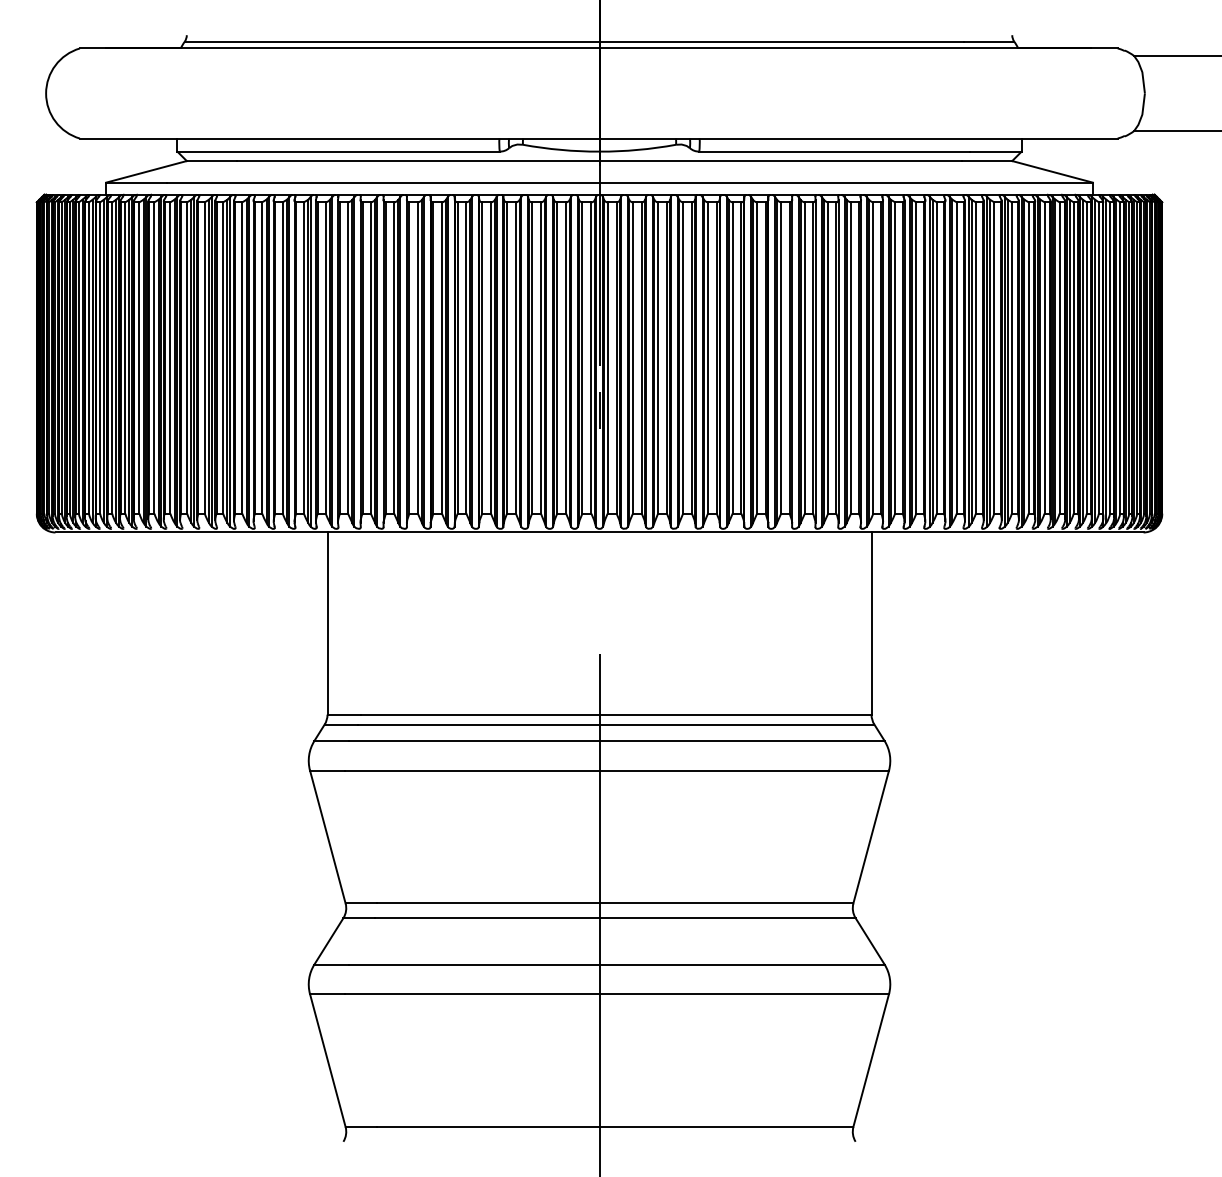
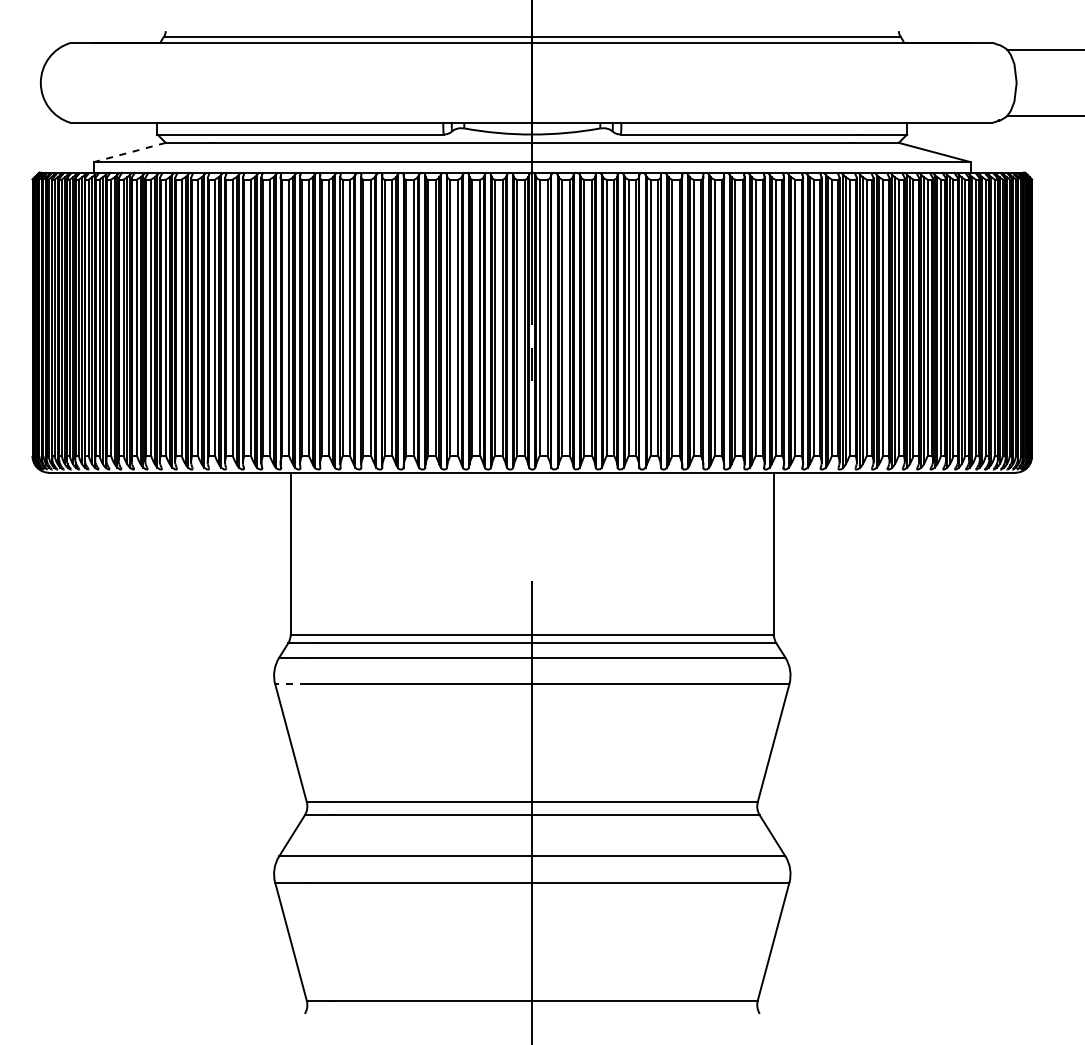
line: (145, 171) -> (129, 152), solid -> dashed
line: (327, 770) -> (290, 684), solid -> dashed

